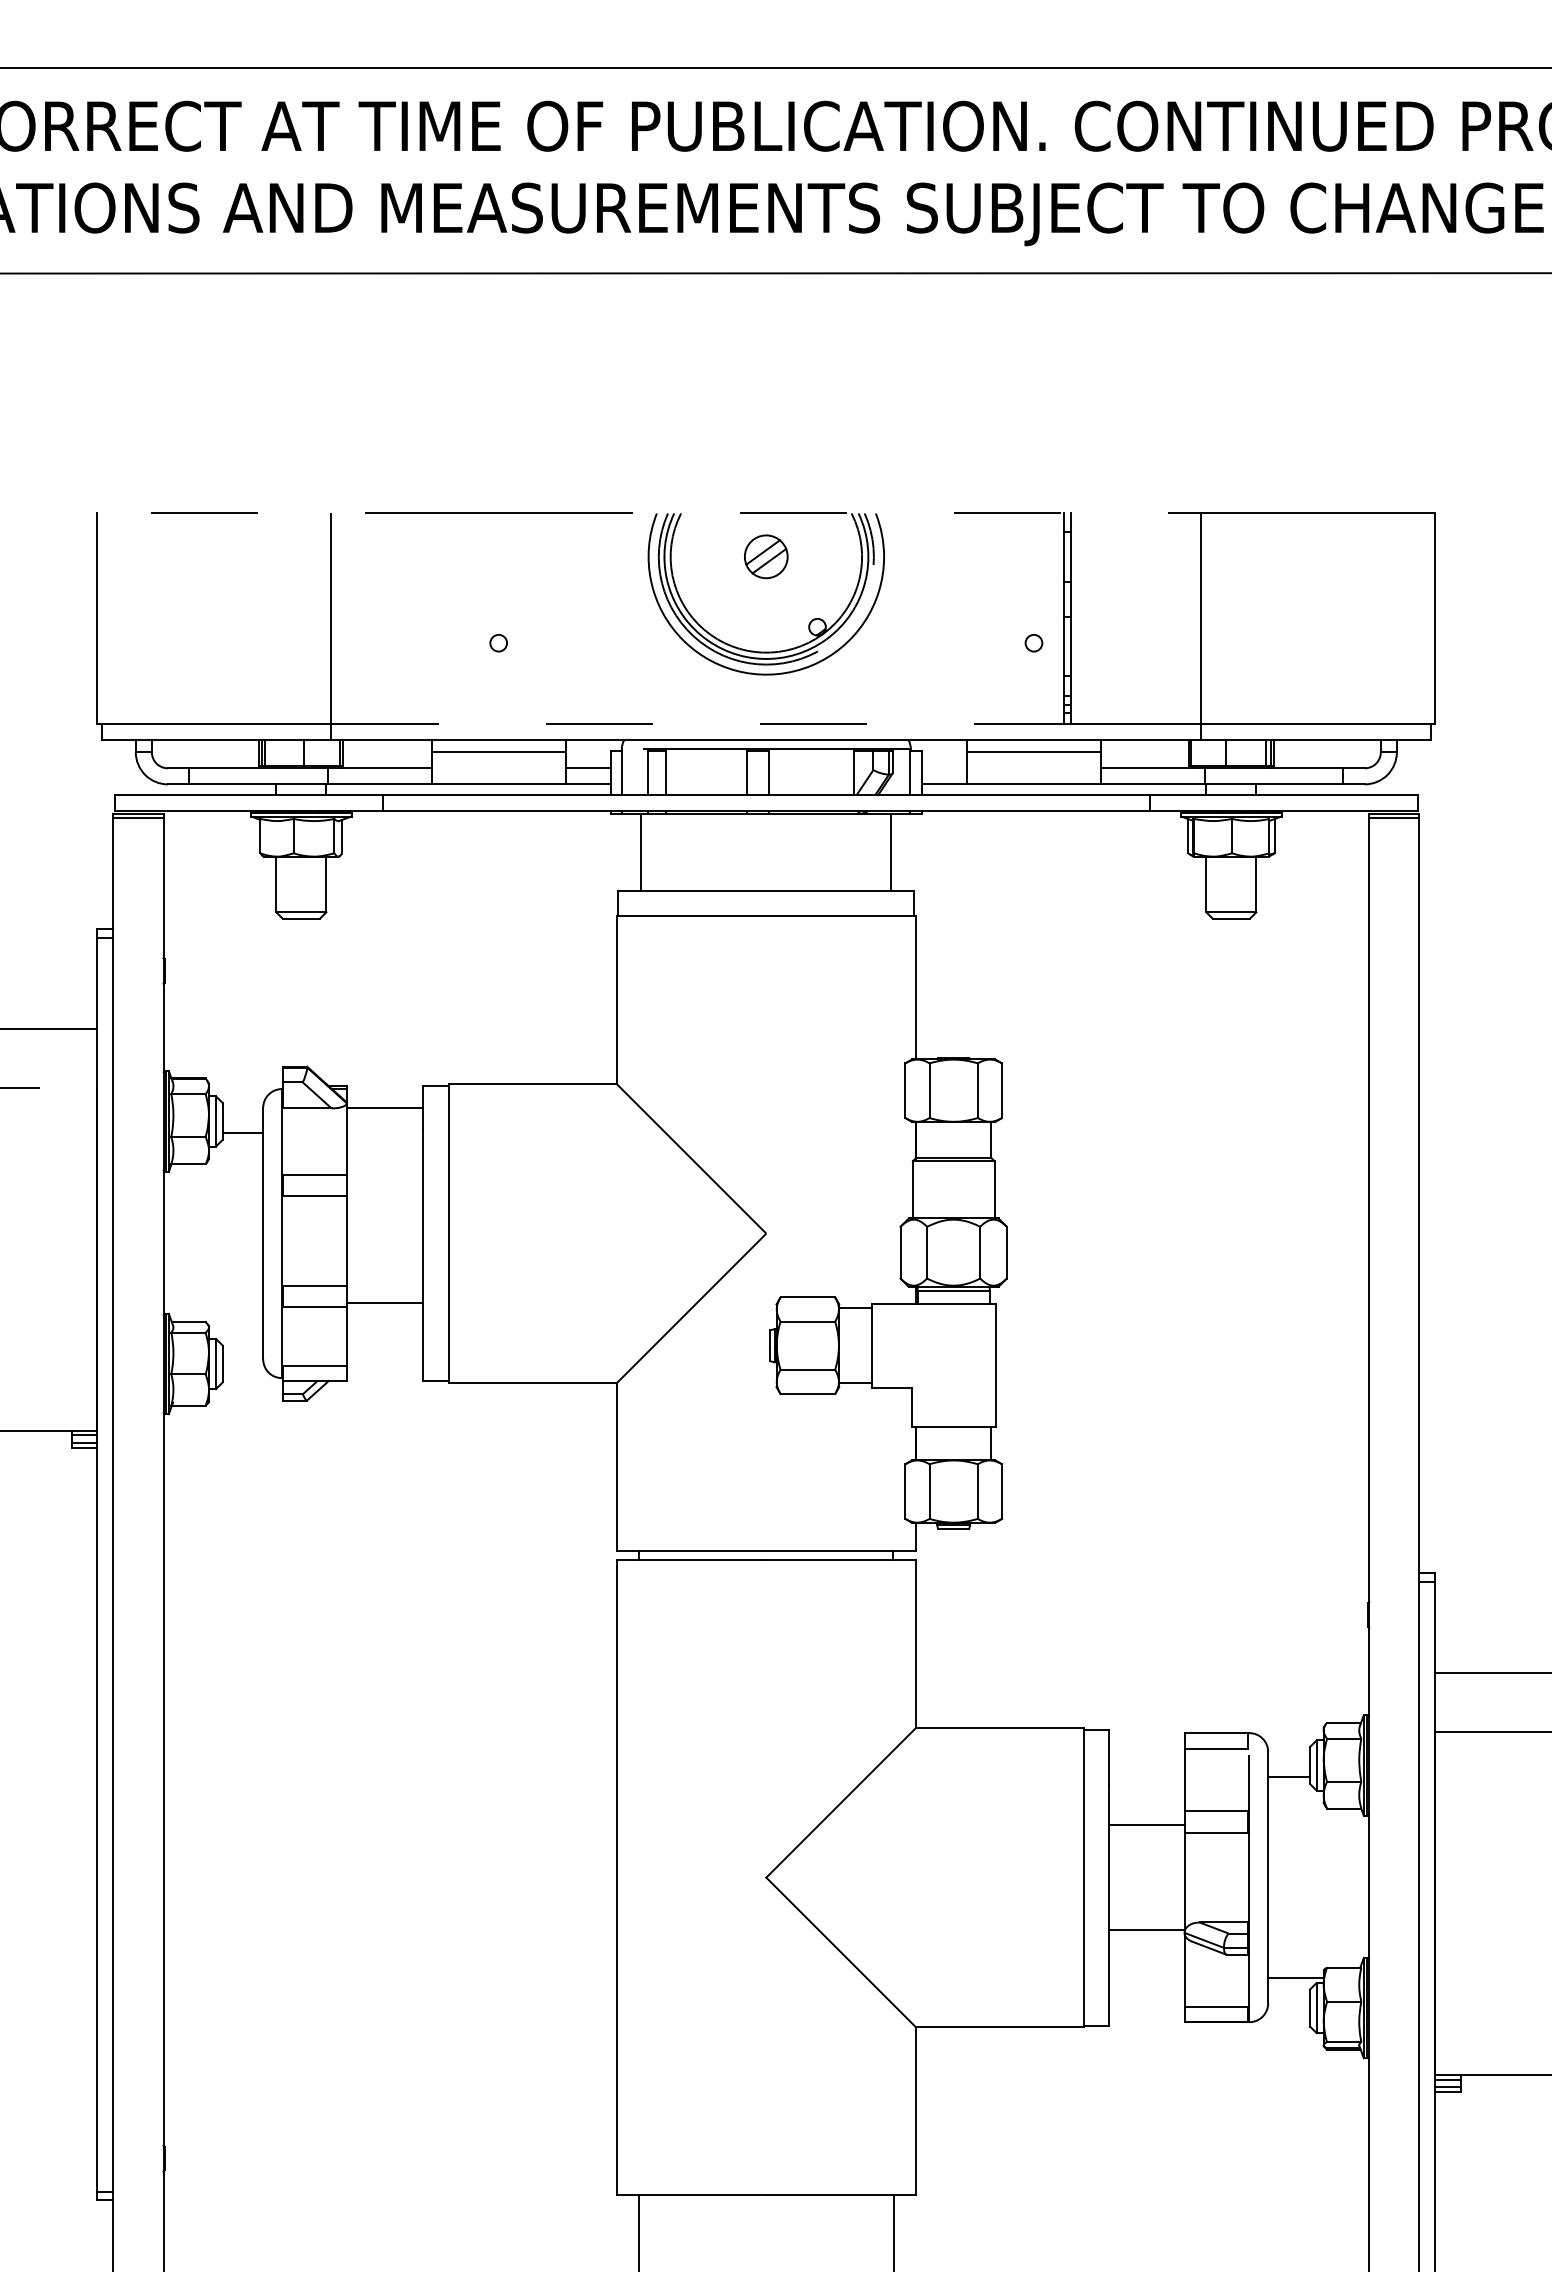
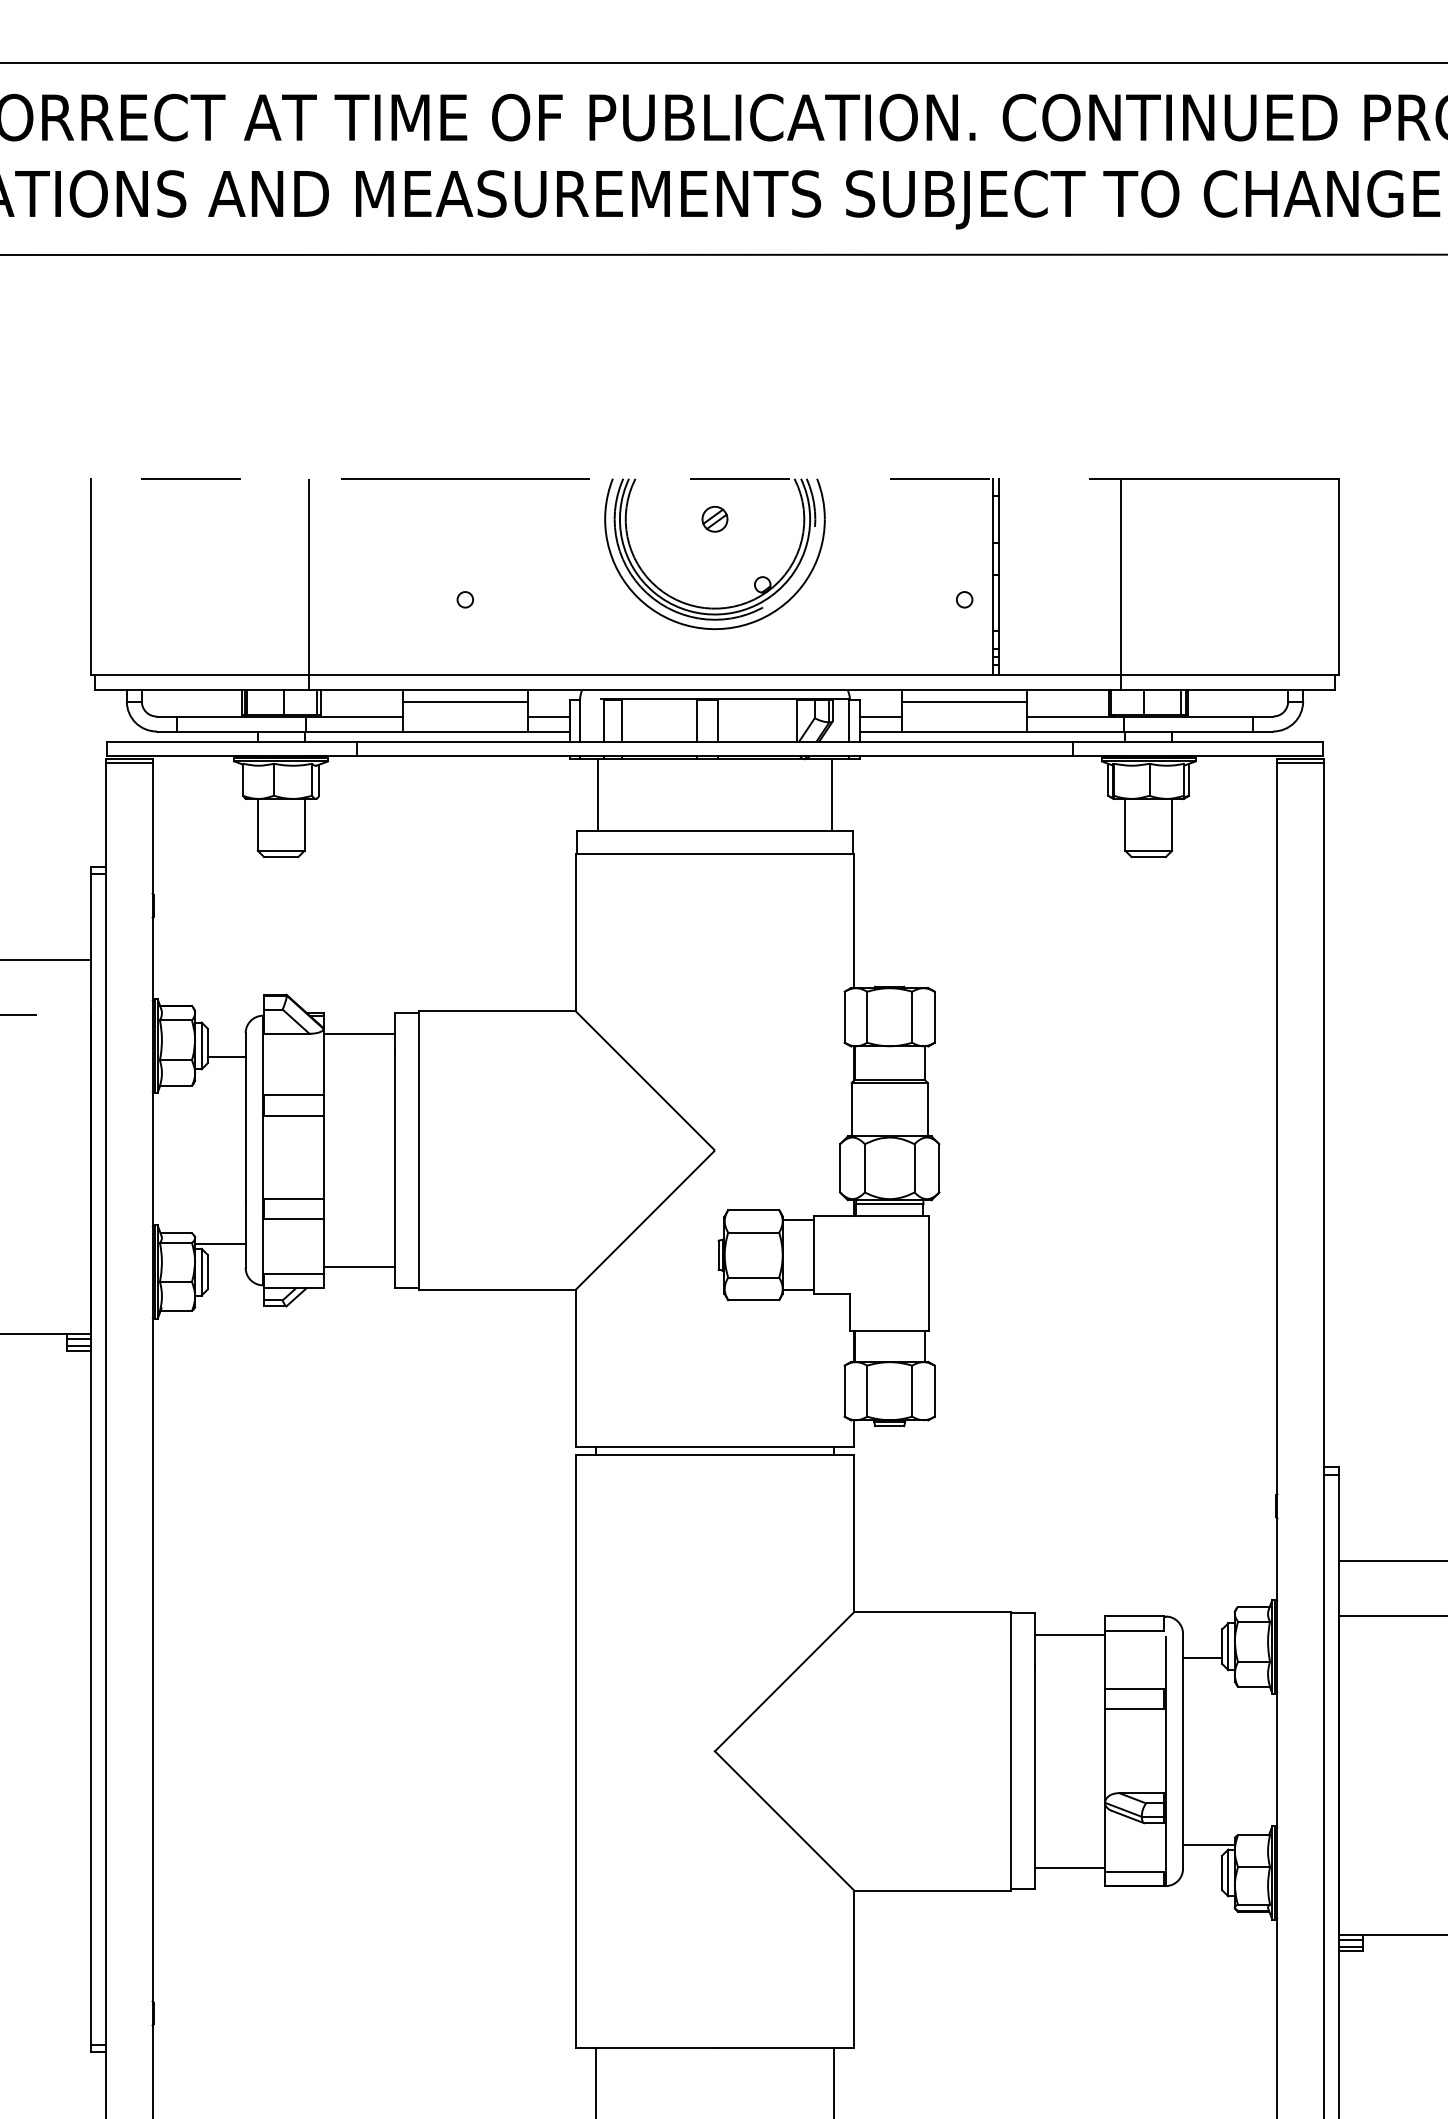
part: (766, 556) -> (715, 518), size x0.62
line: (698, 724) -> (651, 675), dashed -> solid
line: (944, 768) -> (881, 716), added
line: (384, 1302) -> (358, 1267), moved
line: (236, 1333) -> (220, 1243), added
line: (1146, 1824) -> (1069, 1634), moved
line: (1146, 1929) -> (1069, 1867), moved

